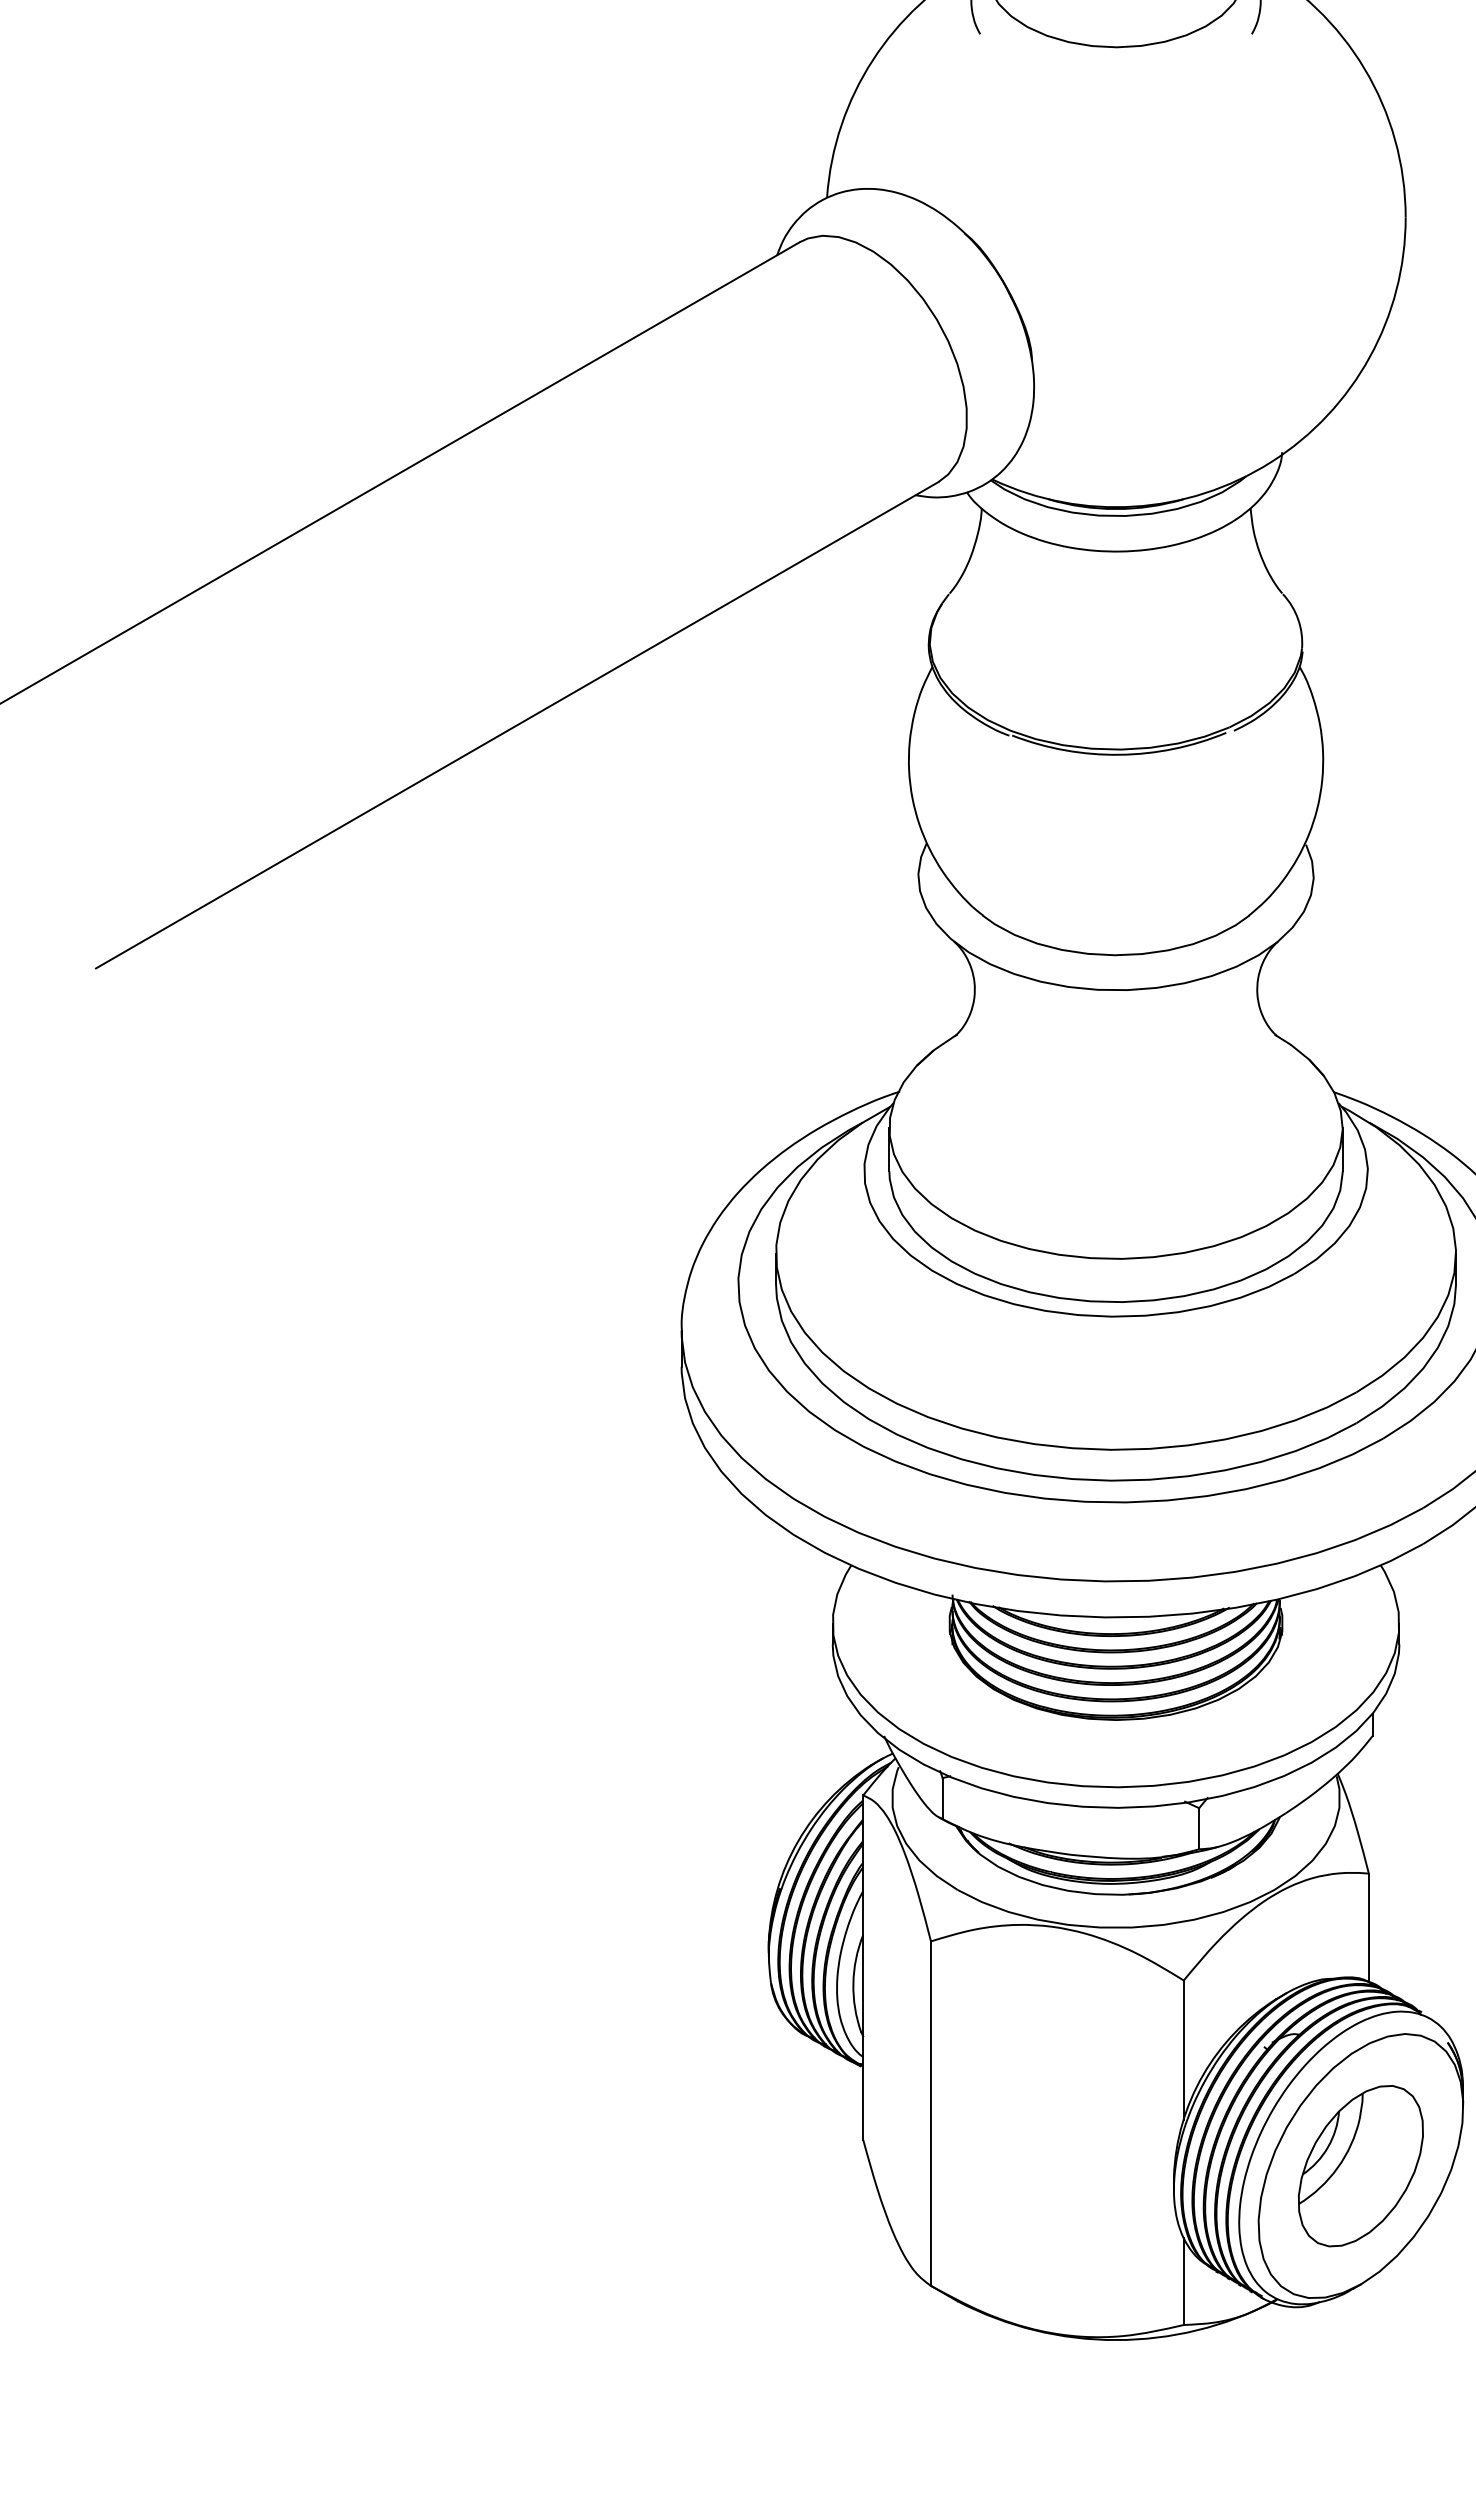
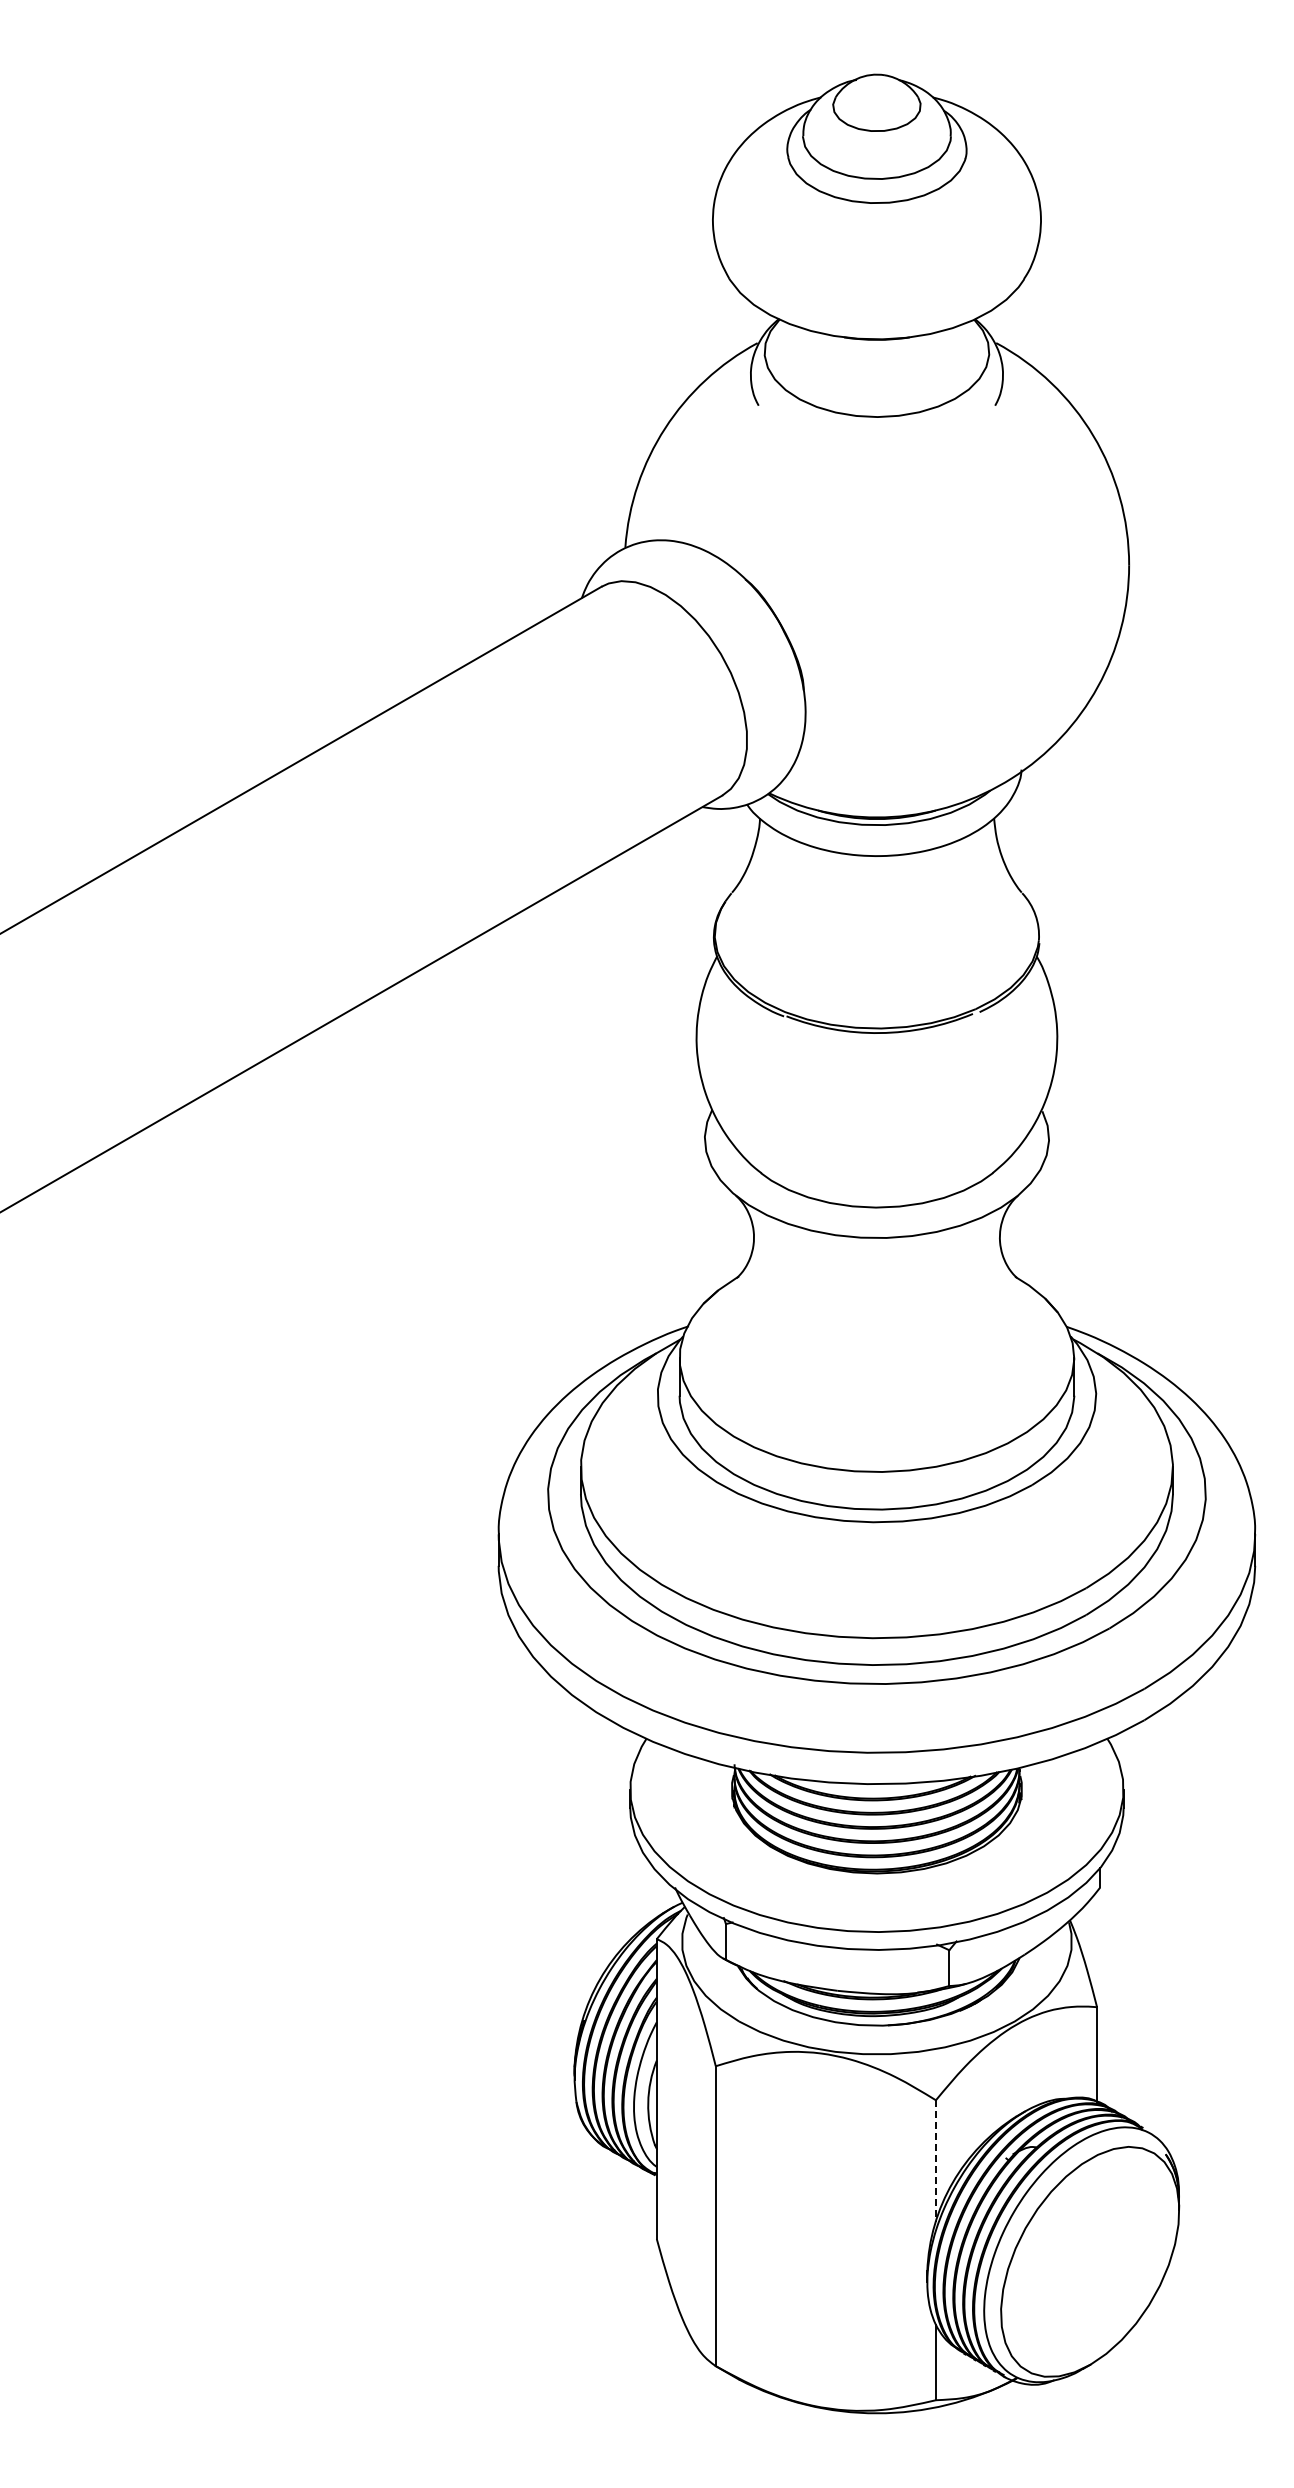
line: (1183, 2050) -> (935, 2161), solid -> dashed
part: (1361, 2165) -> (1090, 2261), removed

